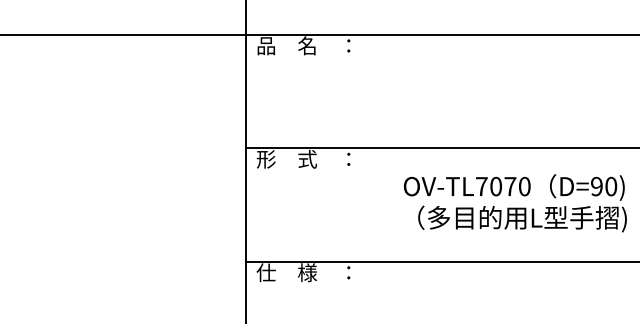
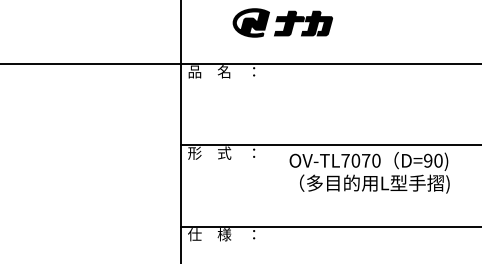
text: (515, 202) -> (369, 172), moved

